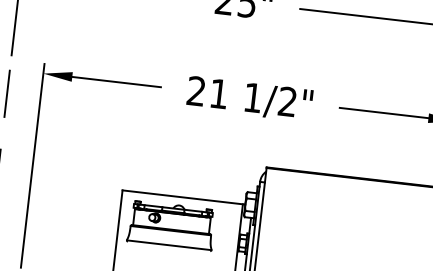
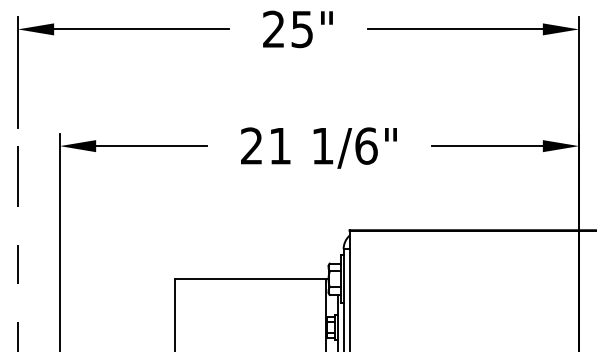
text: (287, 101) -> (366, 145), 1/2" -> 1/6"
part: (170, 225) -> (239, 315), removed

